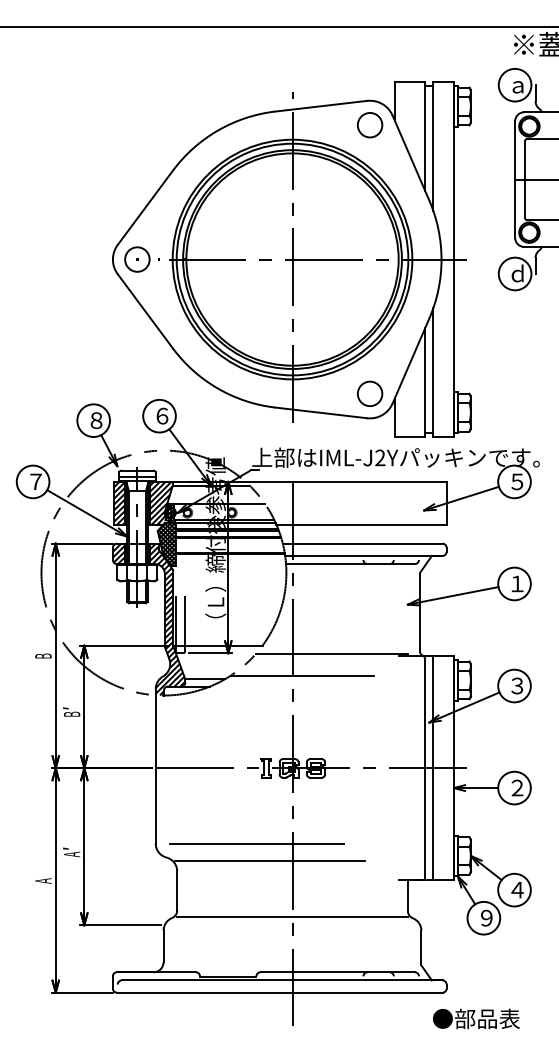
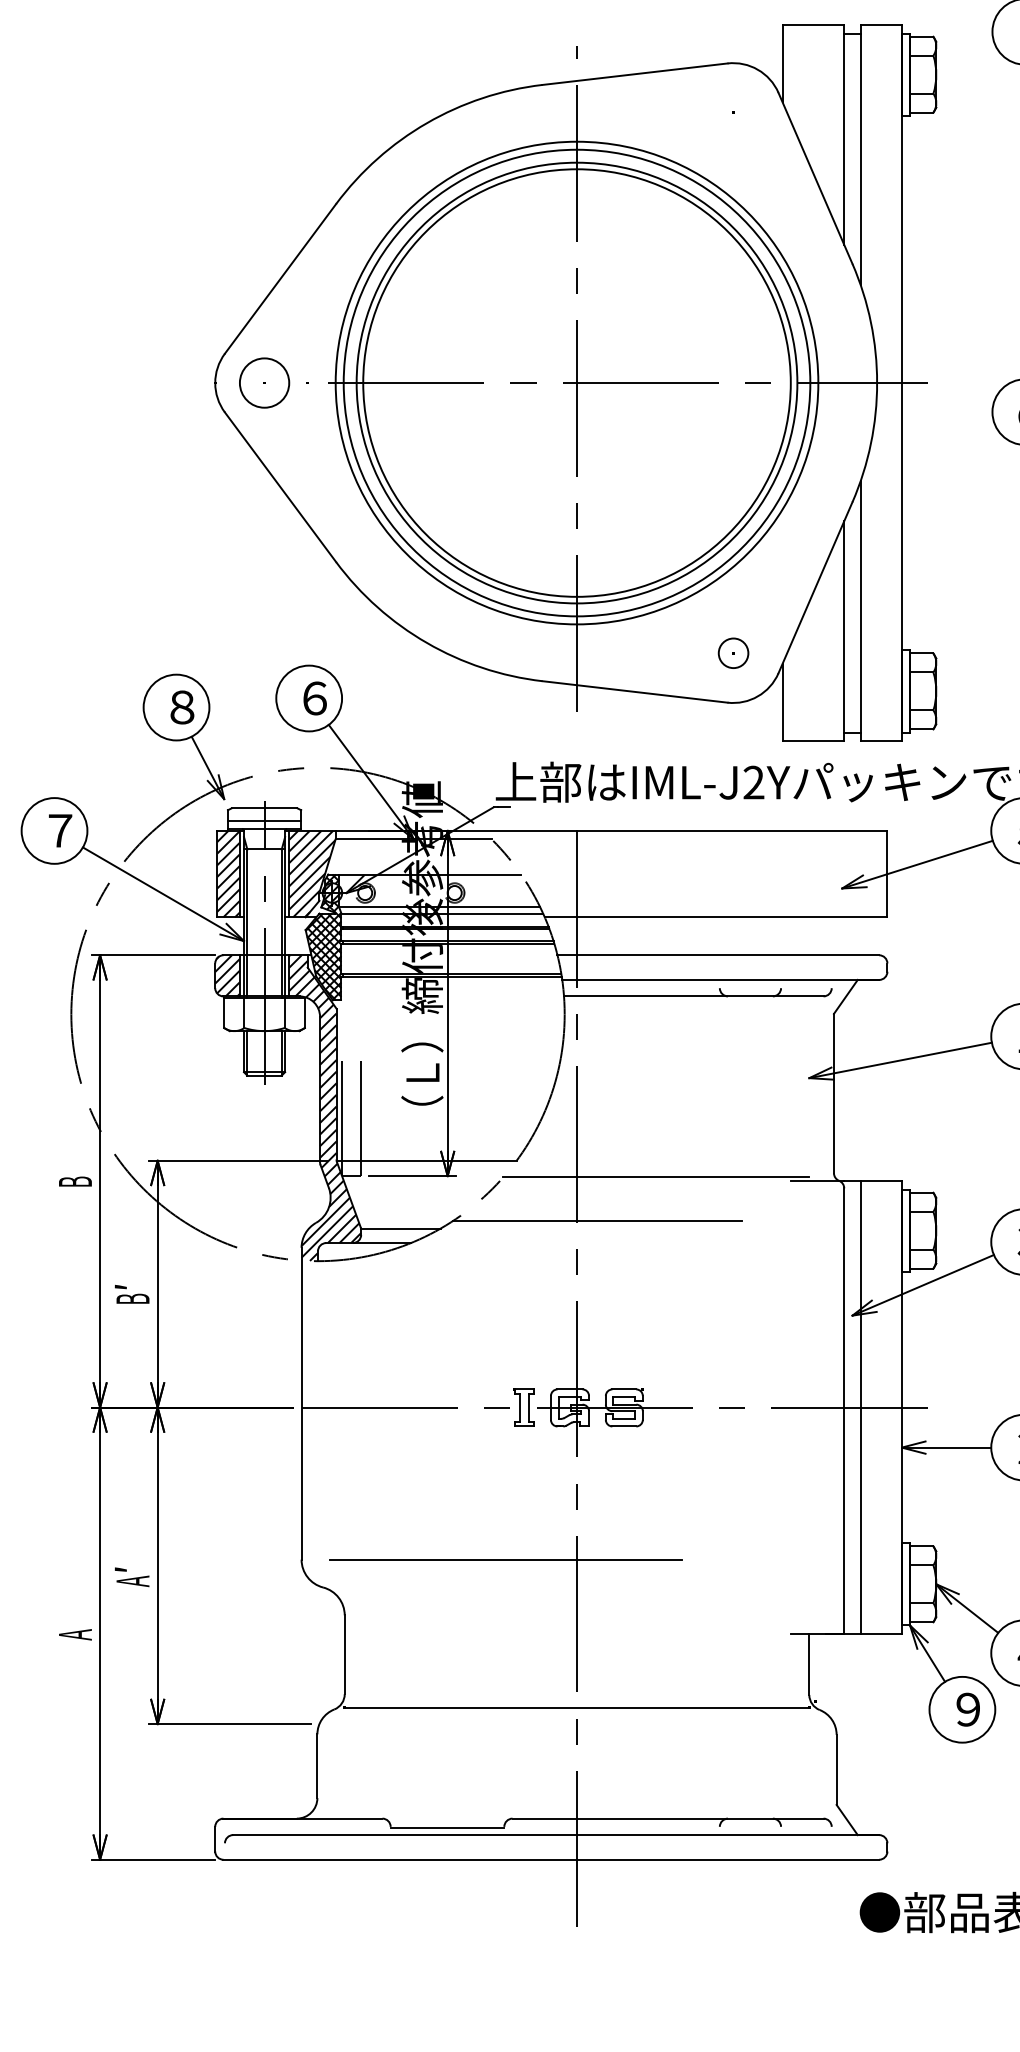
circle: (370, 125) -> (734, 113), removed
circle: (370, 393) -> (734, 652), size x0.6
line: (269, 860) -> (530, 1593), removed

